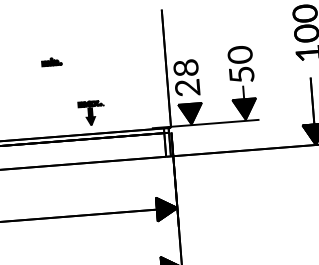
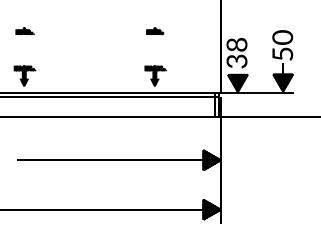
part: (52, 62) -> (155, 31), moved
text: (190, 87) -> (239, 61), 28 -> 38

